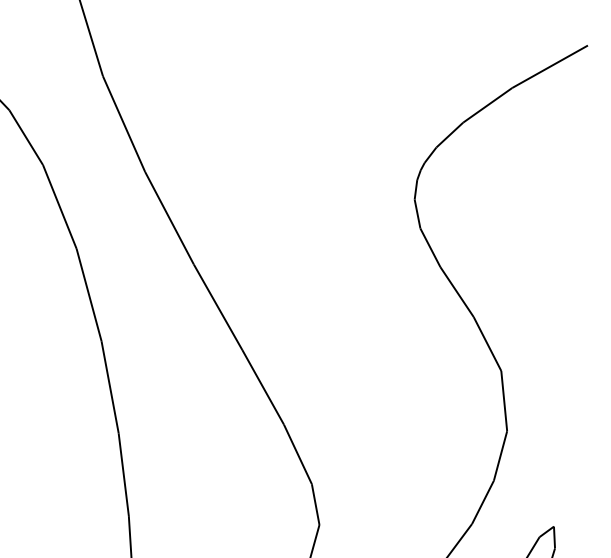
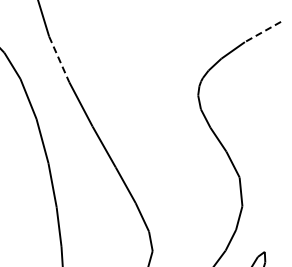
line: (549, 67) -> (262, 32), solid -> dashed
line: (124, 124) -> (59, 59), solid -> dashed

